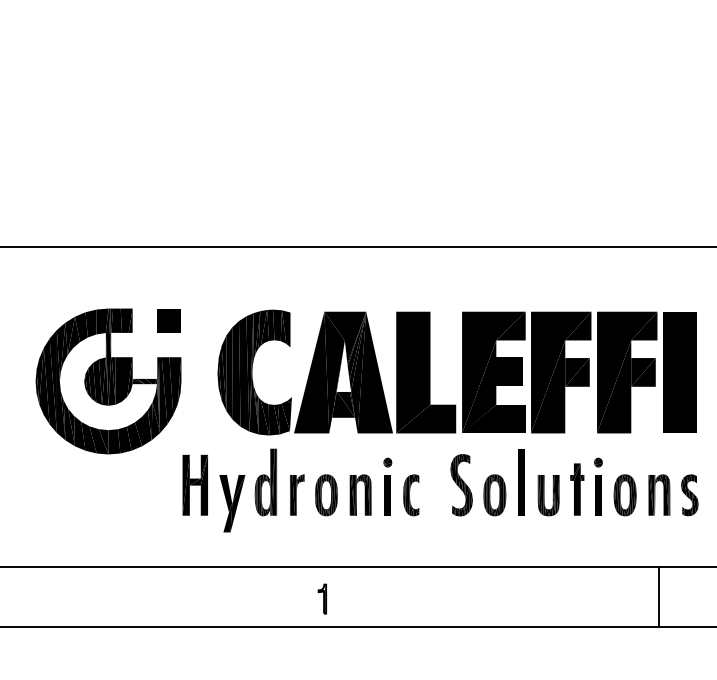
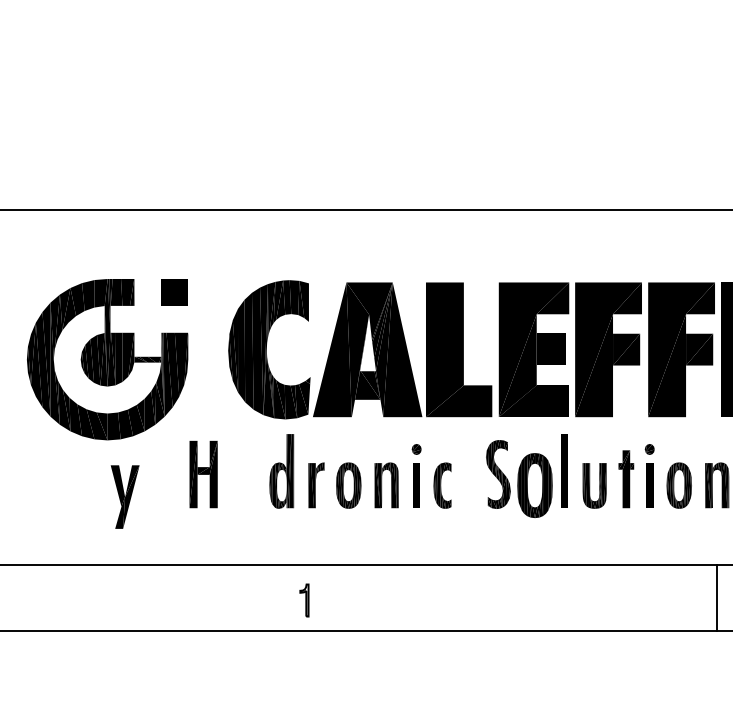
part: (494, 495) -> (534, 485), size x1.4
part: (232, 503) -> (125, 496), moved
part: (321, 598) -> (303, 599), moved

